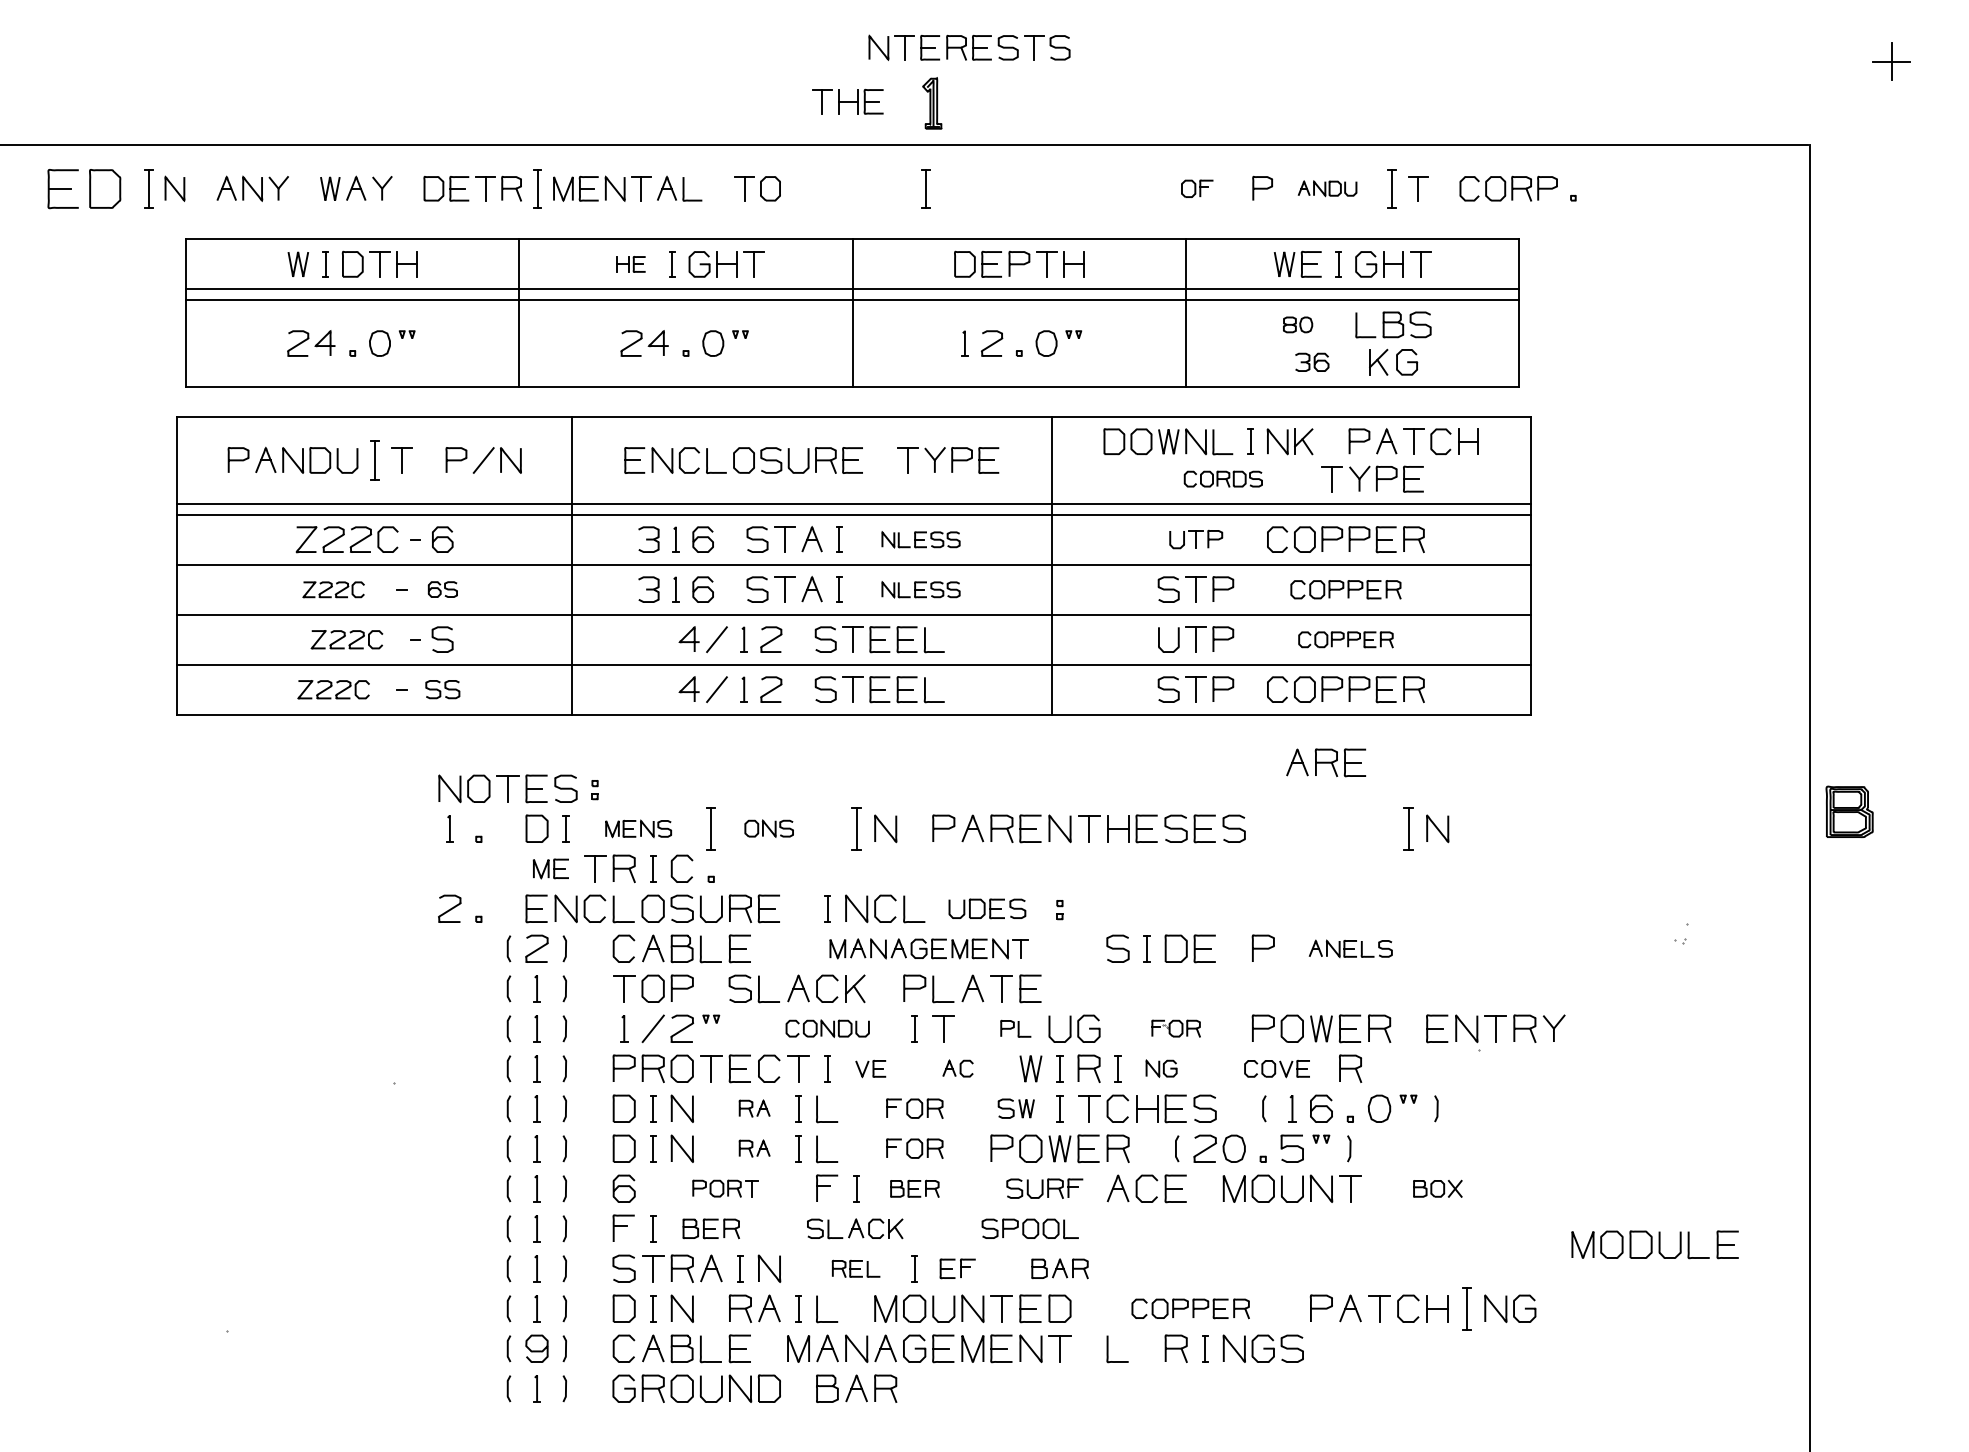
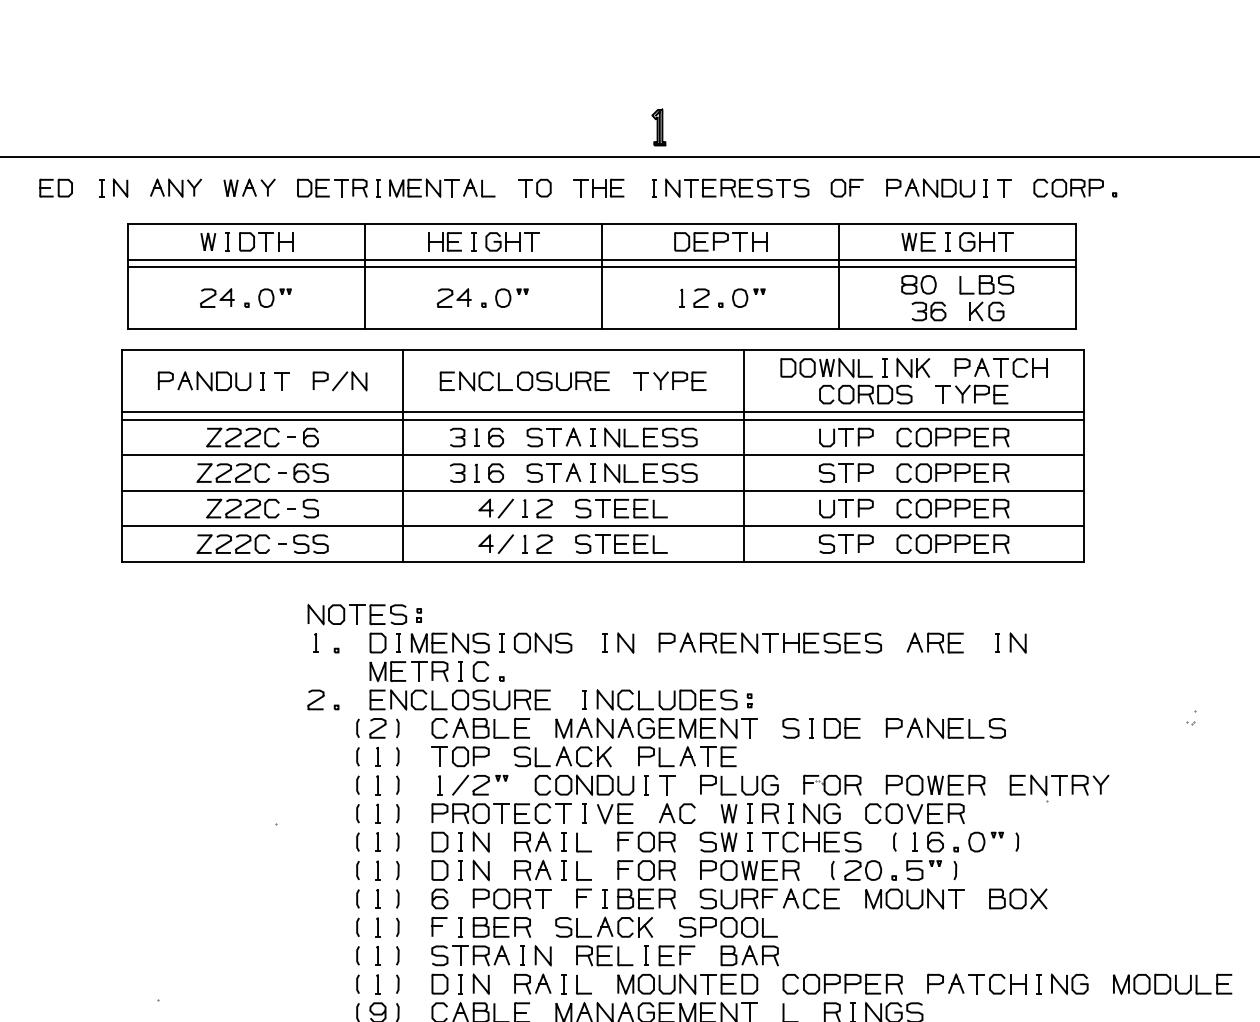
part: (969, 47) -> (737, 187), moved
part: (847, 101) -> (598, 187), moved
part: (83, 188) -> (55, 187), size x0.62
part: (148, 188) -> (101, 187), size x0.62
part: (537, 188) -> (378, 187), size x0.62
part: (925, 188) -> (654, 187), size x0.62
part: (1197, 188) -> (847, 187), size x1.43
part: (1327, 188) -> (939, 187), size x1.67
part: (1391, 188) -> (985, 187), size x0.62
part: (631, 264) -> (445, 241), size x1.67
part: (1297, 324) -> (918, 284), size x1.67
part: (1312, 362) -> (929, 311), size x1.43
part: (374, 460) -> (262, 381), size x0.62
part: (1223, 478) -> (865, 394), size x1.67
part: (920, 539) -> (650, 437), size x1.67
part: (1196, 539) -> (846, 437), size x1.43
part: (333, 589) -> (233, 472), size x1.67
part: (442, 589) -> (310, 472), size x1.67
part: (920, 589) -> (650, 472), size x1.67
part: (1345, 589) -> (952, 472), size x1.43
part: (346, 639) -> (242, 508), size x1.43
part: (1345, 639) -> (952, 508), size x1.67
part: (333, 689) -> (233, 544), size x1.43
part: (442, 689) -> (310, 544), size x1.43
part: (1326, 762) -> (935, 642), moved
part: (638, 828) -> (450, 642), size x1.67
part: (711, 828) -> (501, 642), size x0.62
part: (768, 828) -> (542, 642), size x1.67
part: (856, 828) -> (605, 642), size x0.62
part: (1408, 828) -> (997, 642), size x0.62
part: (550, 868) -> (387, 671), size x1.43
part: (987, 908) -> (698, 699), size x1.43
part: (929, 948) -> (656, 728), size x1.43
part: (1350, 948) -> (956, 728), size x1.67
part: (827, 1028) -> (584, 785), size x1.67
part: (1015, 1028) -> (718, 785), size x1.67
part: (1175, 1028) -> (831, 785), size x1.67
part: (870, 1068) -> (615, 813), size x1.67
part: (957, 1068) -> (676, 813), size x1.67
part: (1161, 1068) -> (821, 813), size x1.67
part: (1276, 1068) -> (903, 813), size x1.67
part: (754, 1108) -> (532, 841), size x1.67
part: (914, 1108) -> (646, 841), size x1.43
part: (1016, 1108) -> (718, 841), size x1.43
part: (754, 1148) -> (532, 870), size x1.67
part: (914, 1148) -> (646, 870), size x1.43
part: (725, 1188) -> (511, 898), size x1.67
part: (914, 1188) -> (646, 898), size x1.67
part: (1044, 1188) -> (738, 898), size x1.43
part: (1437, 1188) -> (1018, 898), size x1.67
part: (710, 1228) -> (501, 927), size x1.43
part: (854, 1228) -> (603, 927), size x1.43
part: (1030, 1228) -> (728, 927), size x1.43
part: (1654, 1244) -> (1172, 984), moved
part: (856, 1268) -> (605, 955), size x1.67
part: (957, 1268) -> (676, 955), size x1.43
part: (1059, 1268) -> (749, 955), size x1.43
part: (1190, 1308) -> (842, 984), size x1.43
part: (1466, 1308) -> (1038, 984), size x0.62

